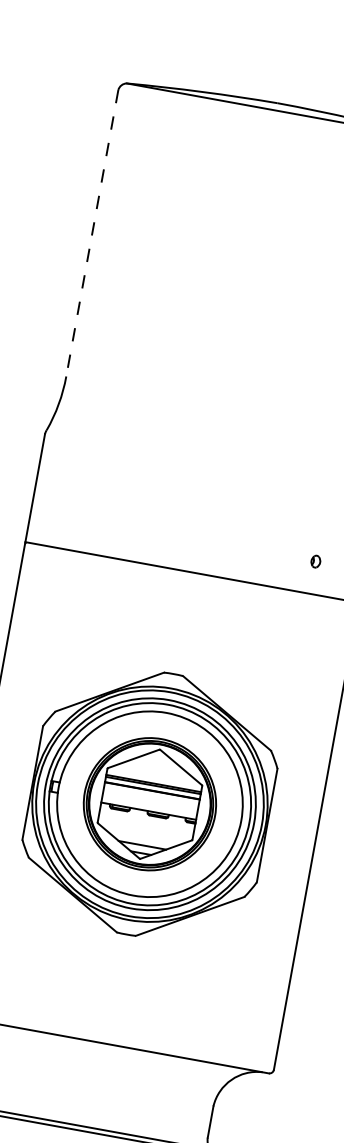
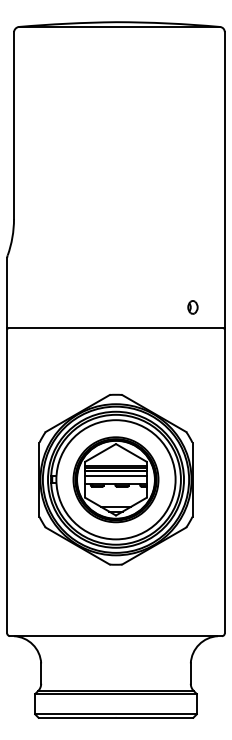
line: (93, 233) -> (14, 125), dashed -> solid
part: (315, 561) -> (192, 307), size x1.67
line: (150, 797) -> (115, 475), added

